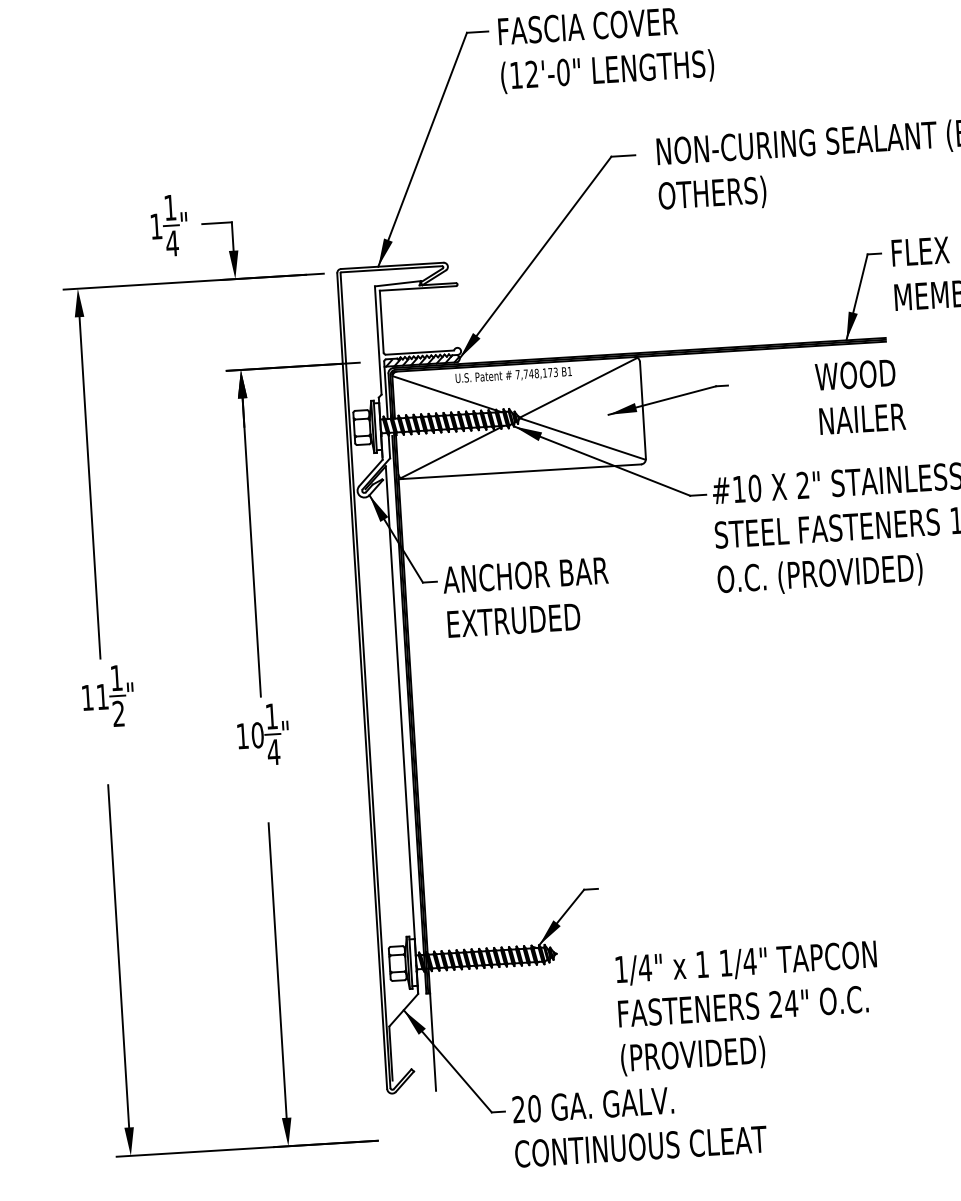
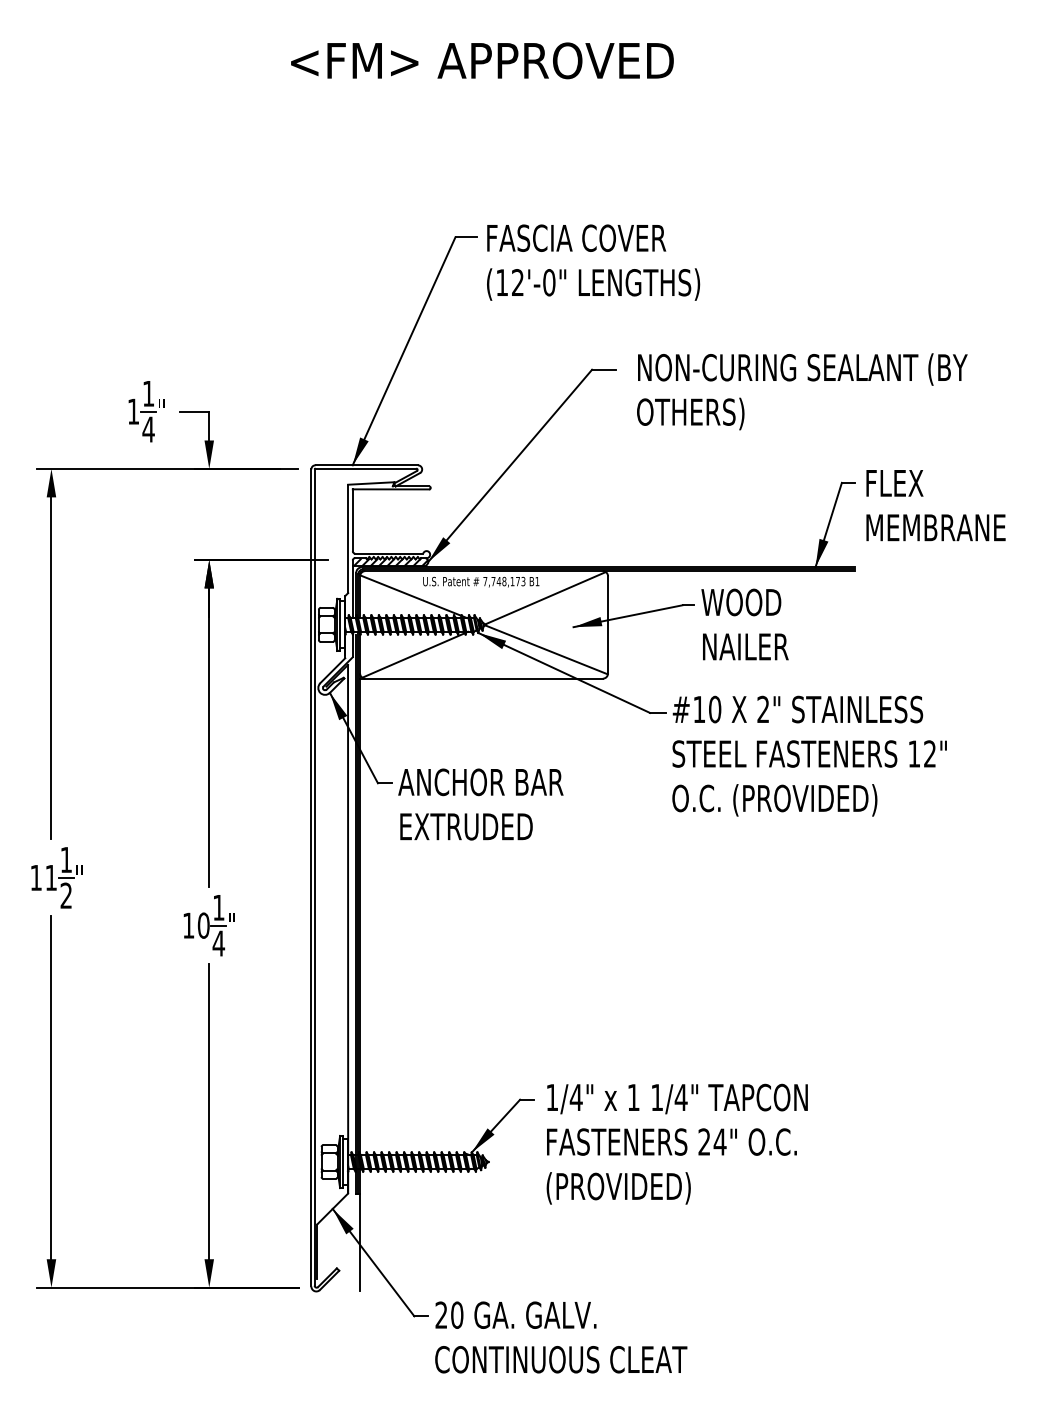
text: (859, 396) -> (744, 624), moved
part: (276, 960) -> (208, 1101), moved
text: (748, 1007) -> (676, 1143), moved

